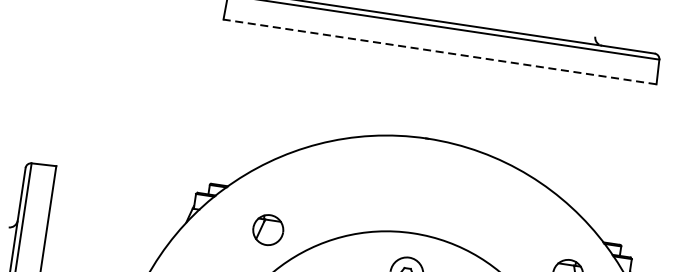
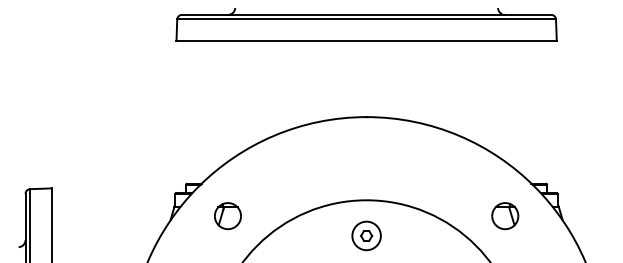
line: (439, 52) -> (366, 41), dashed -> solid
part: (267, 230) -> (227, 216), moved

